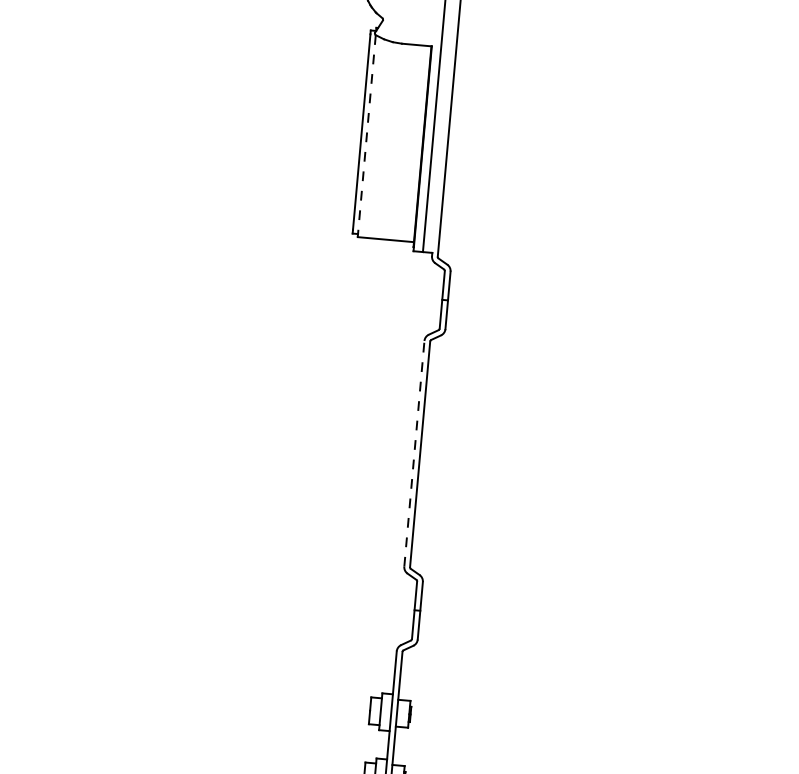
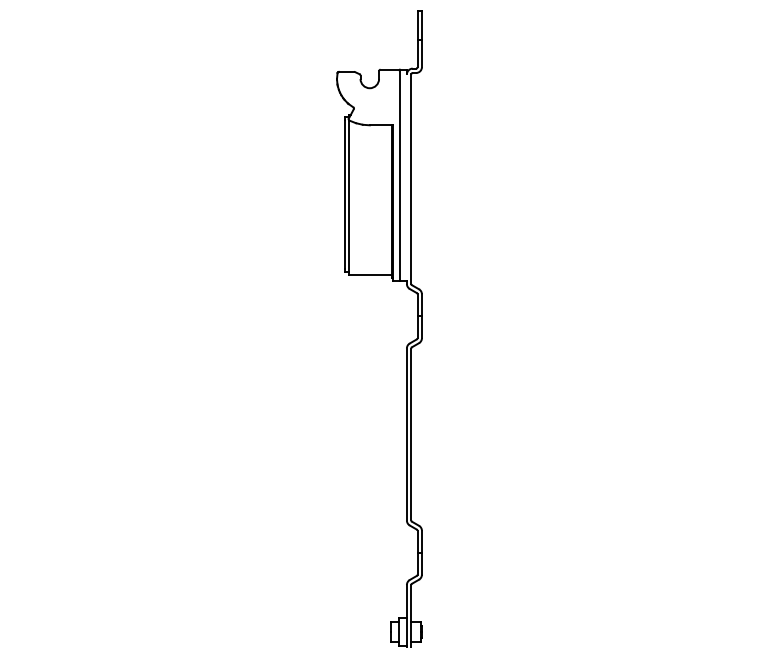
line: (366, 136) -> (349, 197), dashed -> solid
line: (413, 453) -> (406, 434), dashed -> solid

